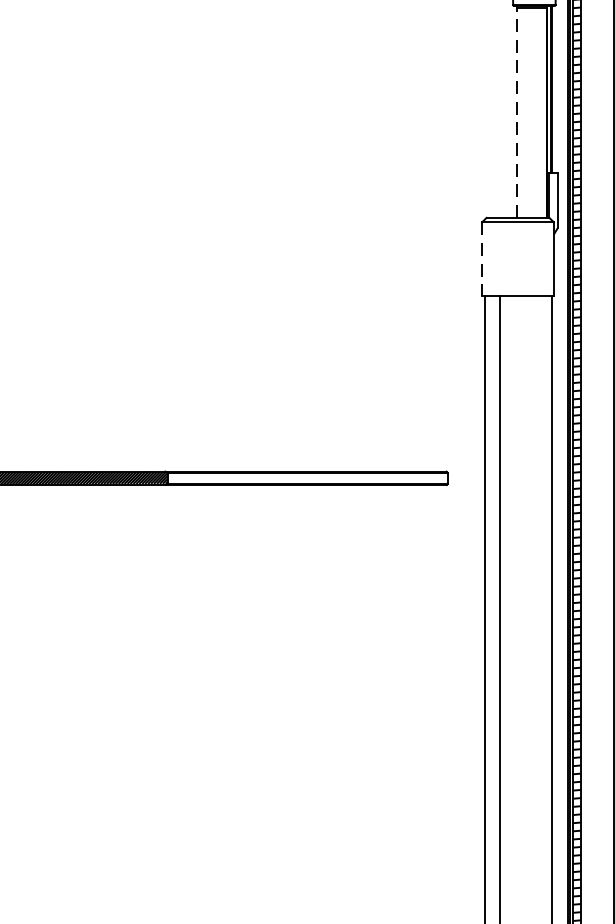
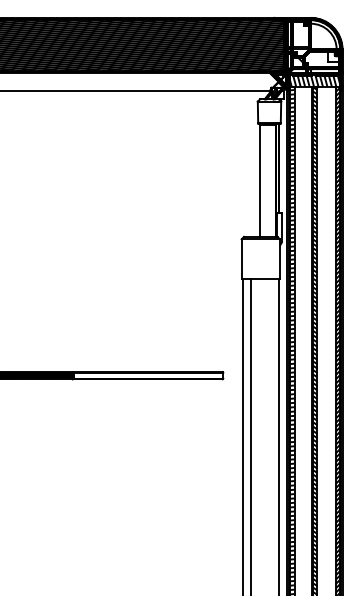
line: (517, 113) -> (260, 181), dashed -> solid
line: (481, 258) -> (241, 258), dashed -> solid

